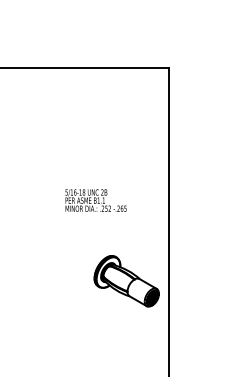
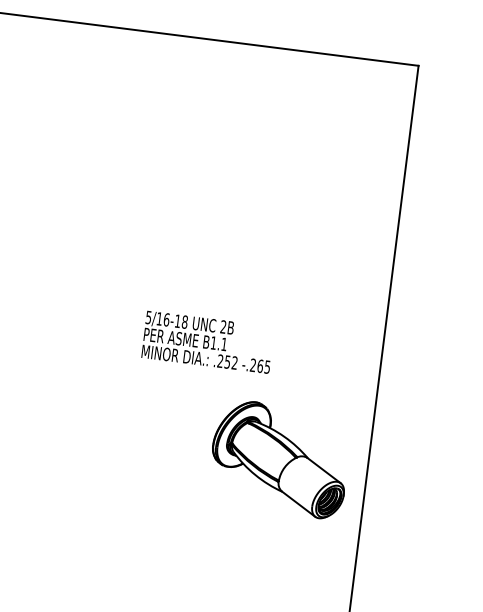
text: (95, 200) -> (206, 341), moved
part: (126, 281) -> (279, 459), moved

